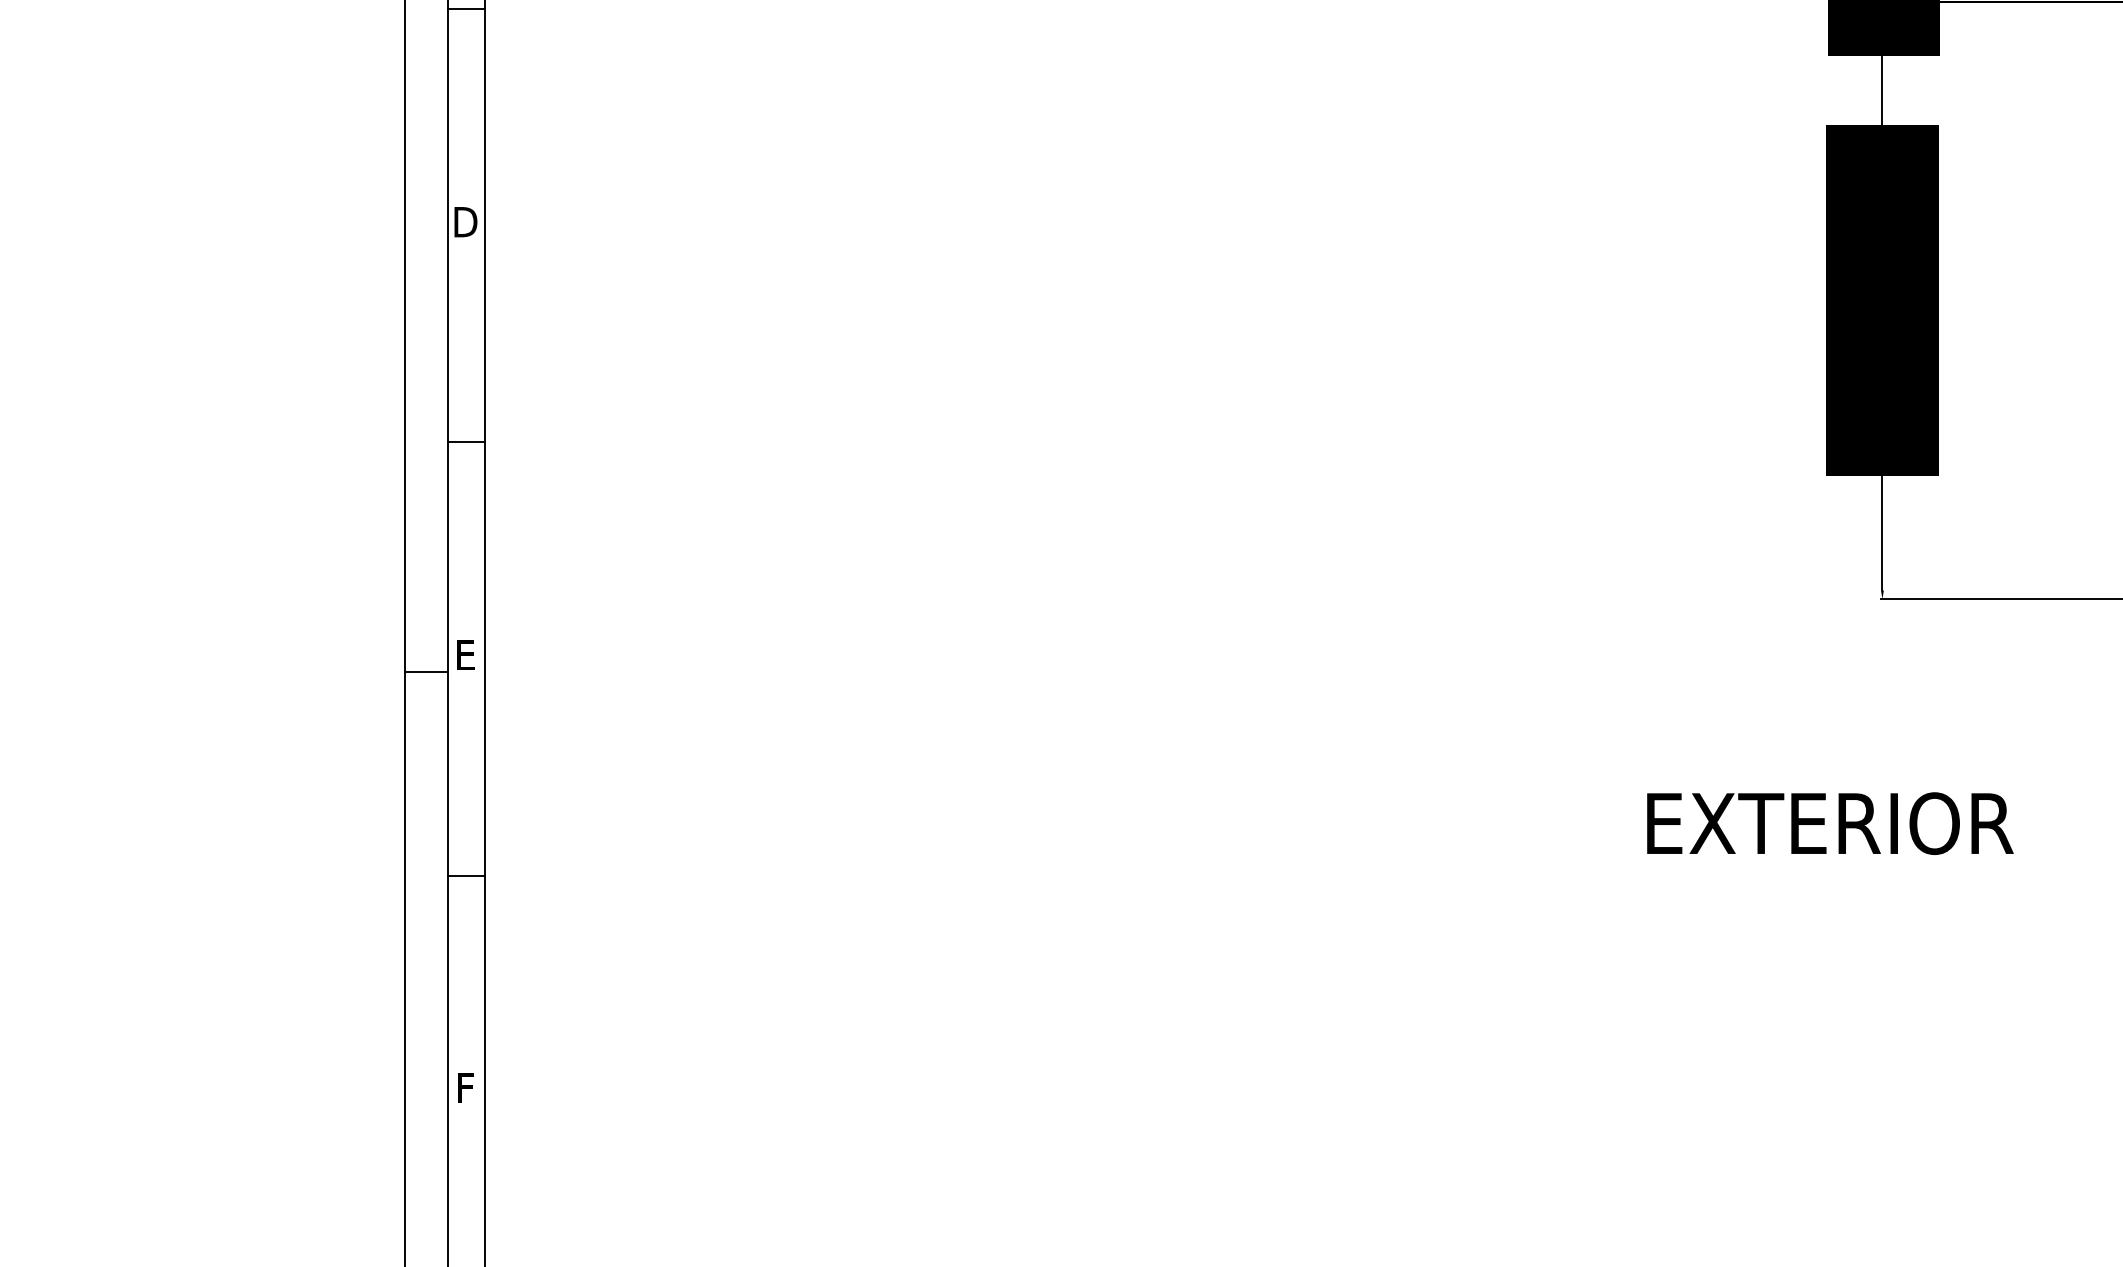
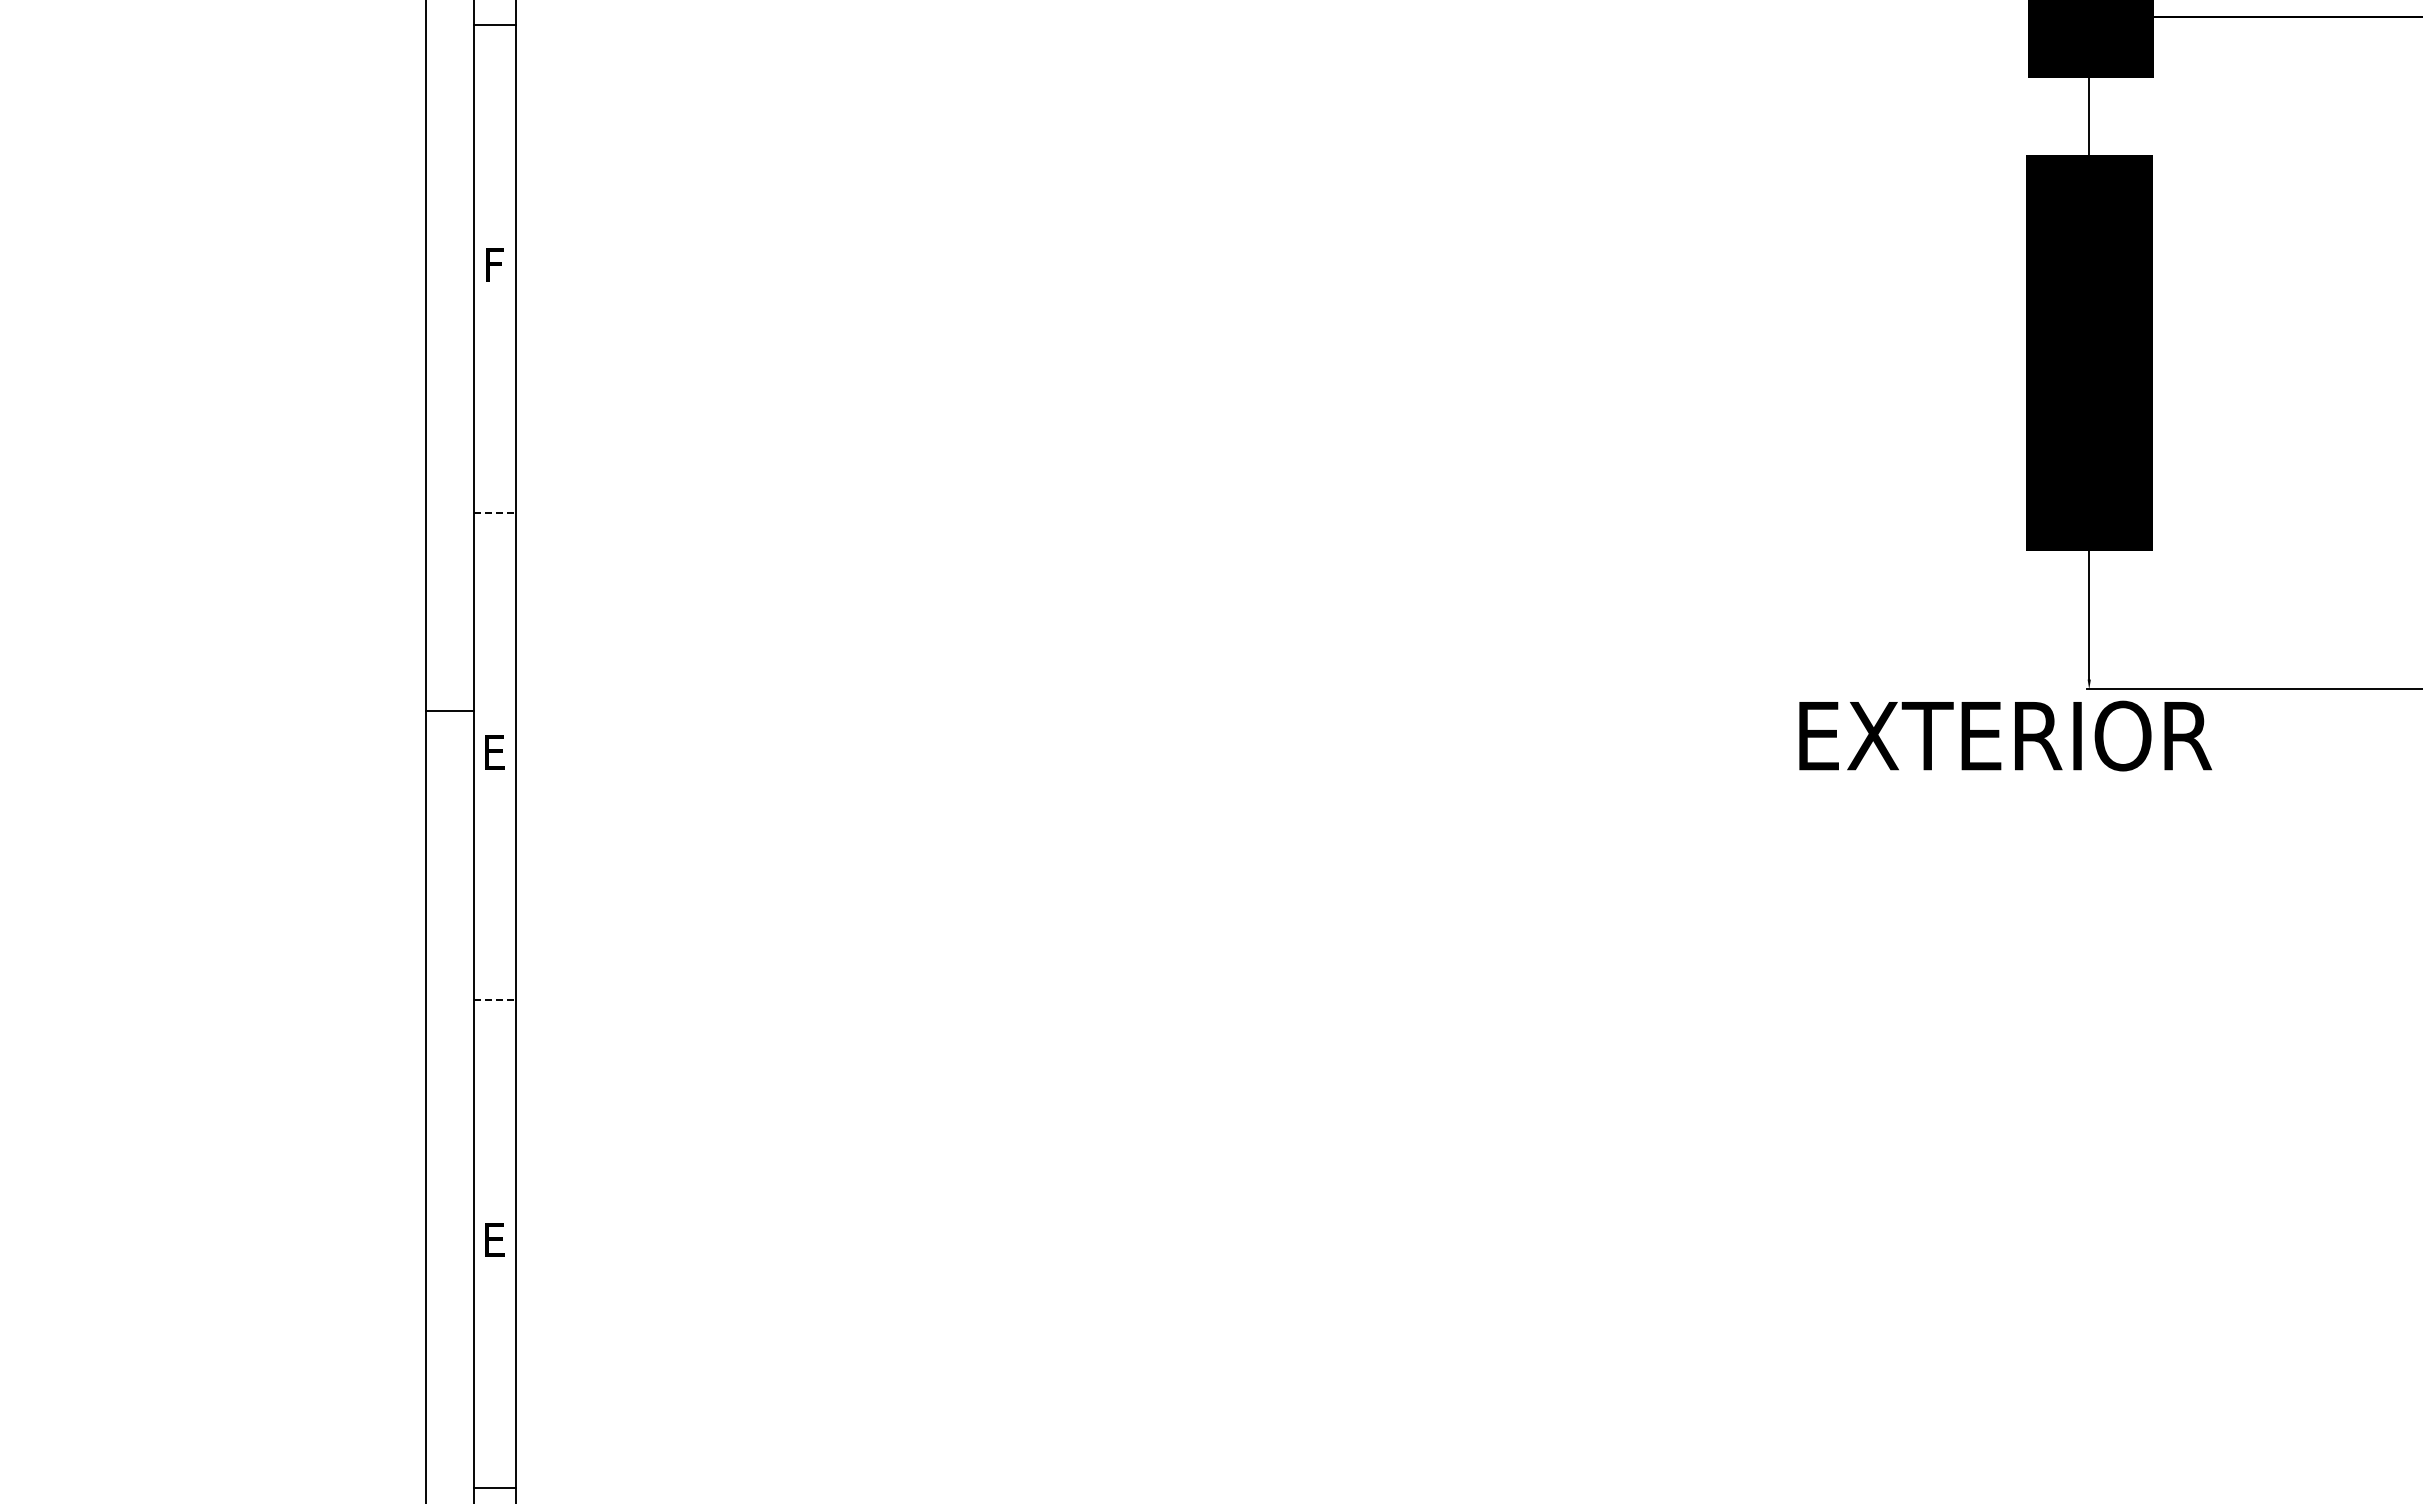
text: (465, 221) -> (494, 264), D -> F
line: (466, 442) -> (495, 512), solid -> dashed
line: (425, 672) -> (449, 711), moved
text: (1830, 823) -> (2005, 735), moved
line: (466, 875) -> (495, 1000), solid -> dashed
text: (465, 1087) -> (494, 1239), F -> E

